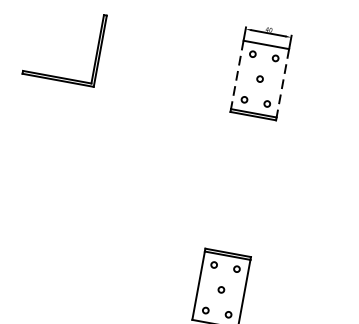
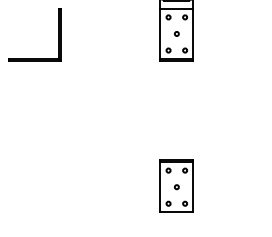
line: (237, 74) -> (160, 33), dashed -> solid
line: (283, 82) -> (193, 33), dashed -> solid

